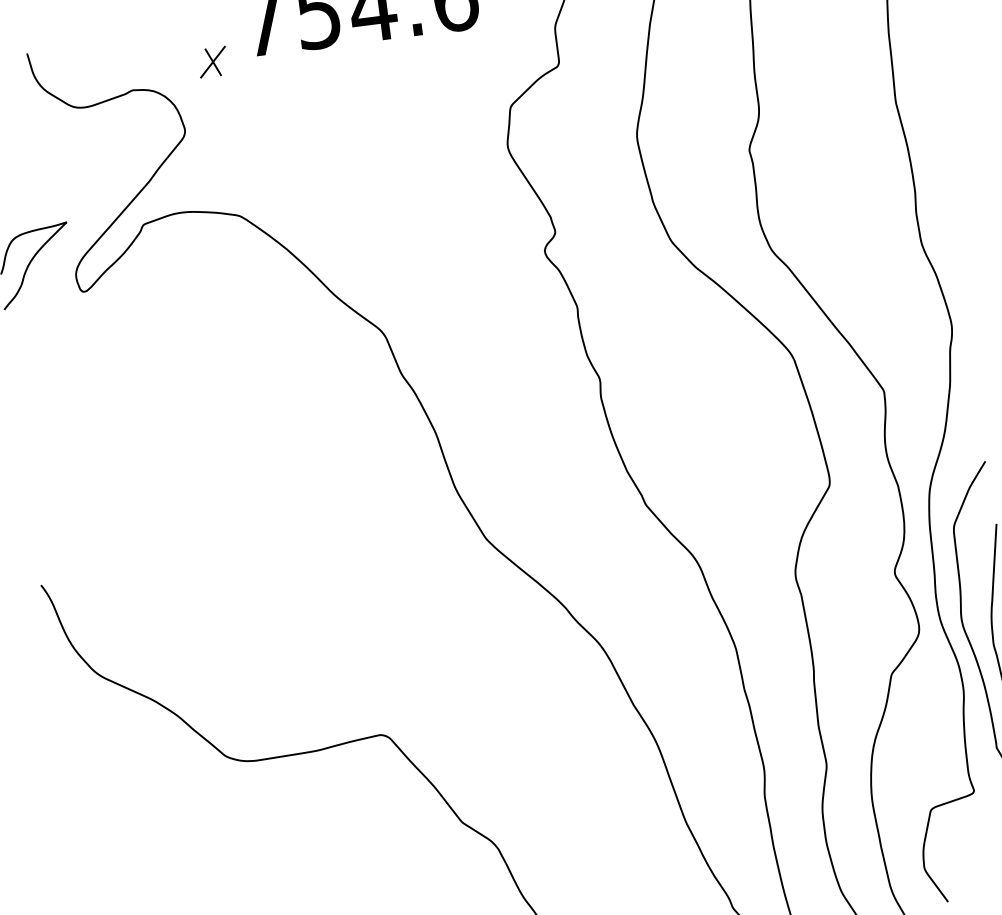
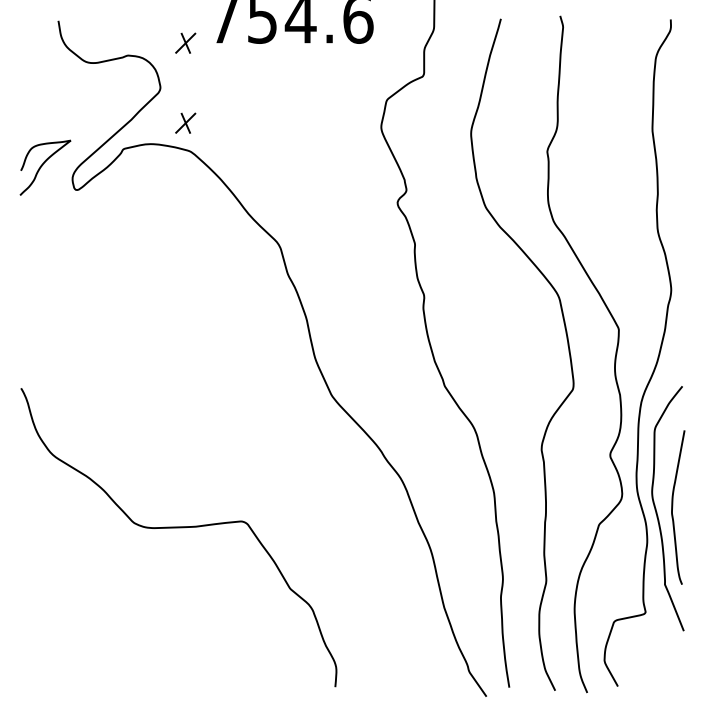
part: (227, 175) -> (185, 122), added

